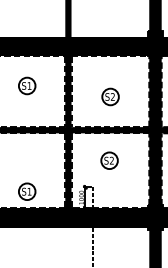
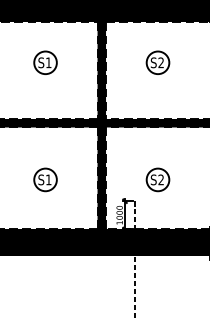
part: (110, 96) -> (157, 62), moved
part: (109, 160) -> (157, 179), moved
part: (27, 191) -> (45, 179), moved

